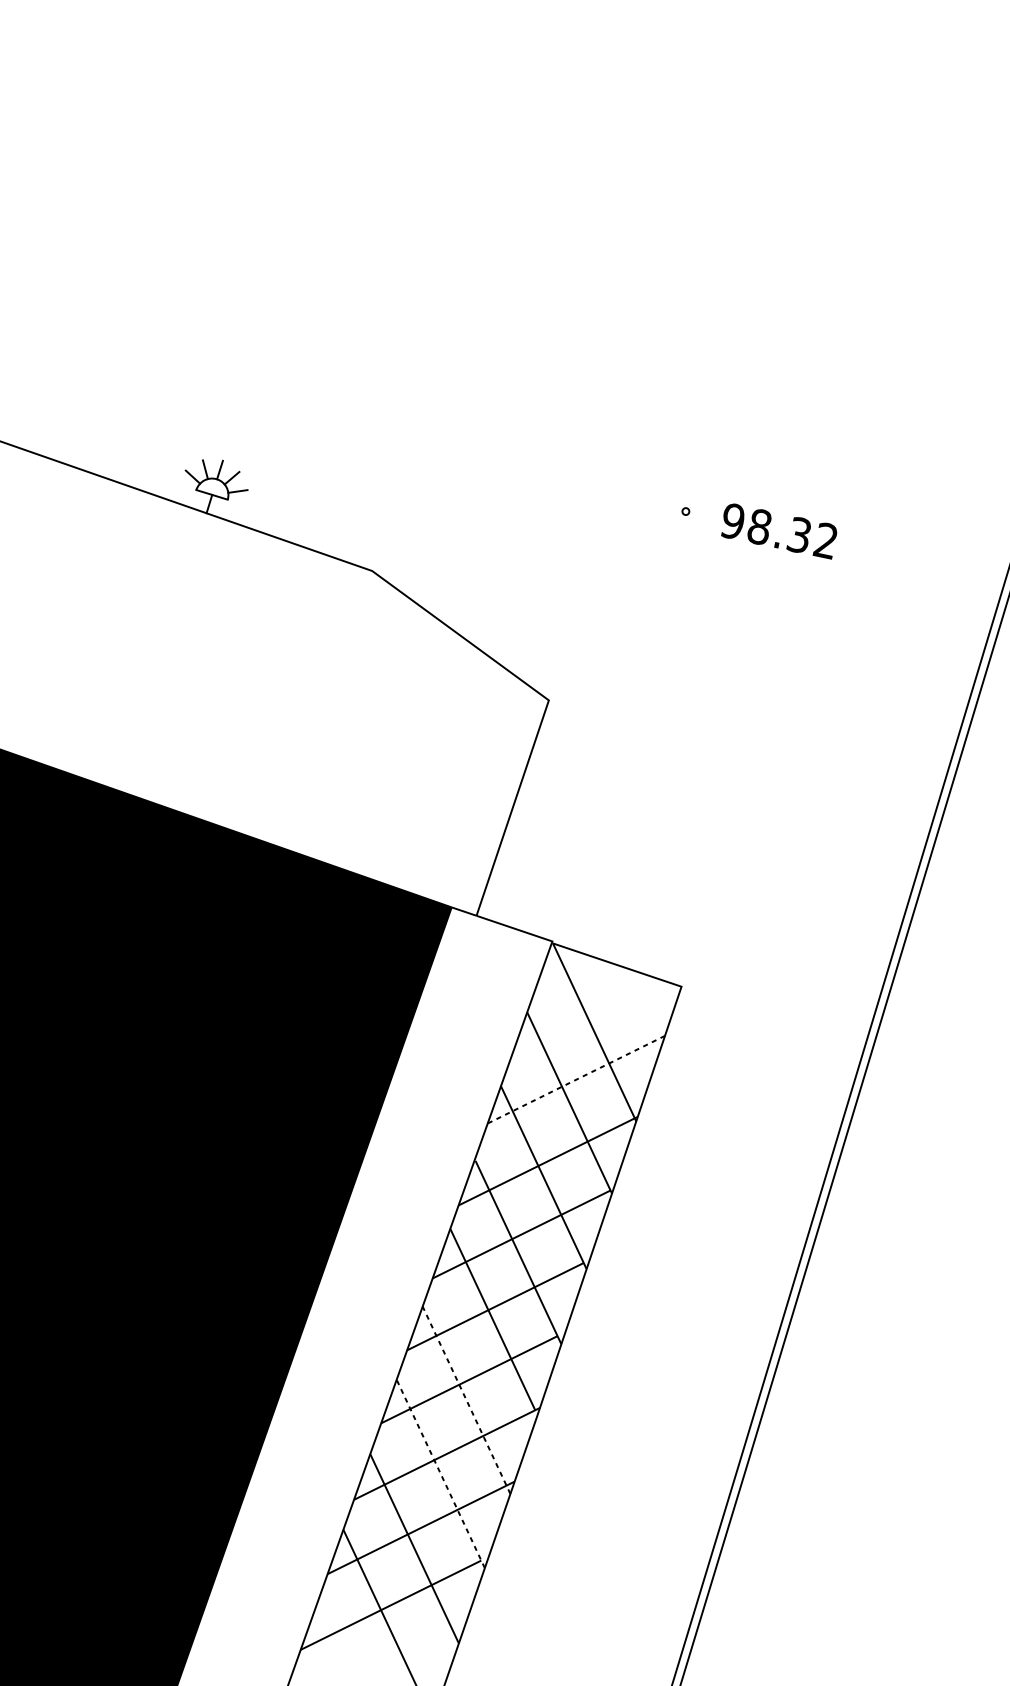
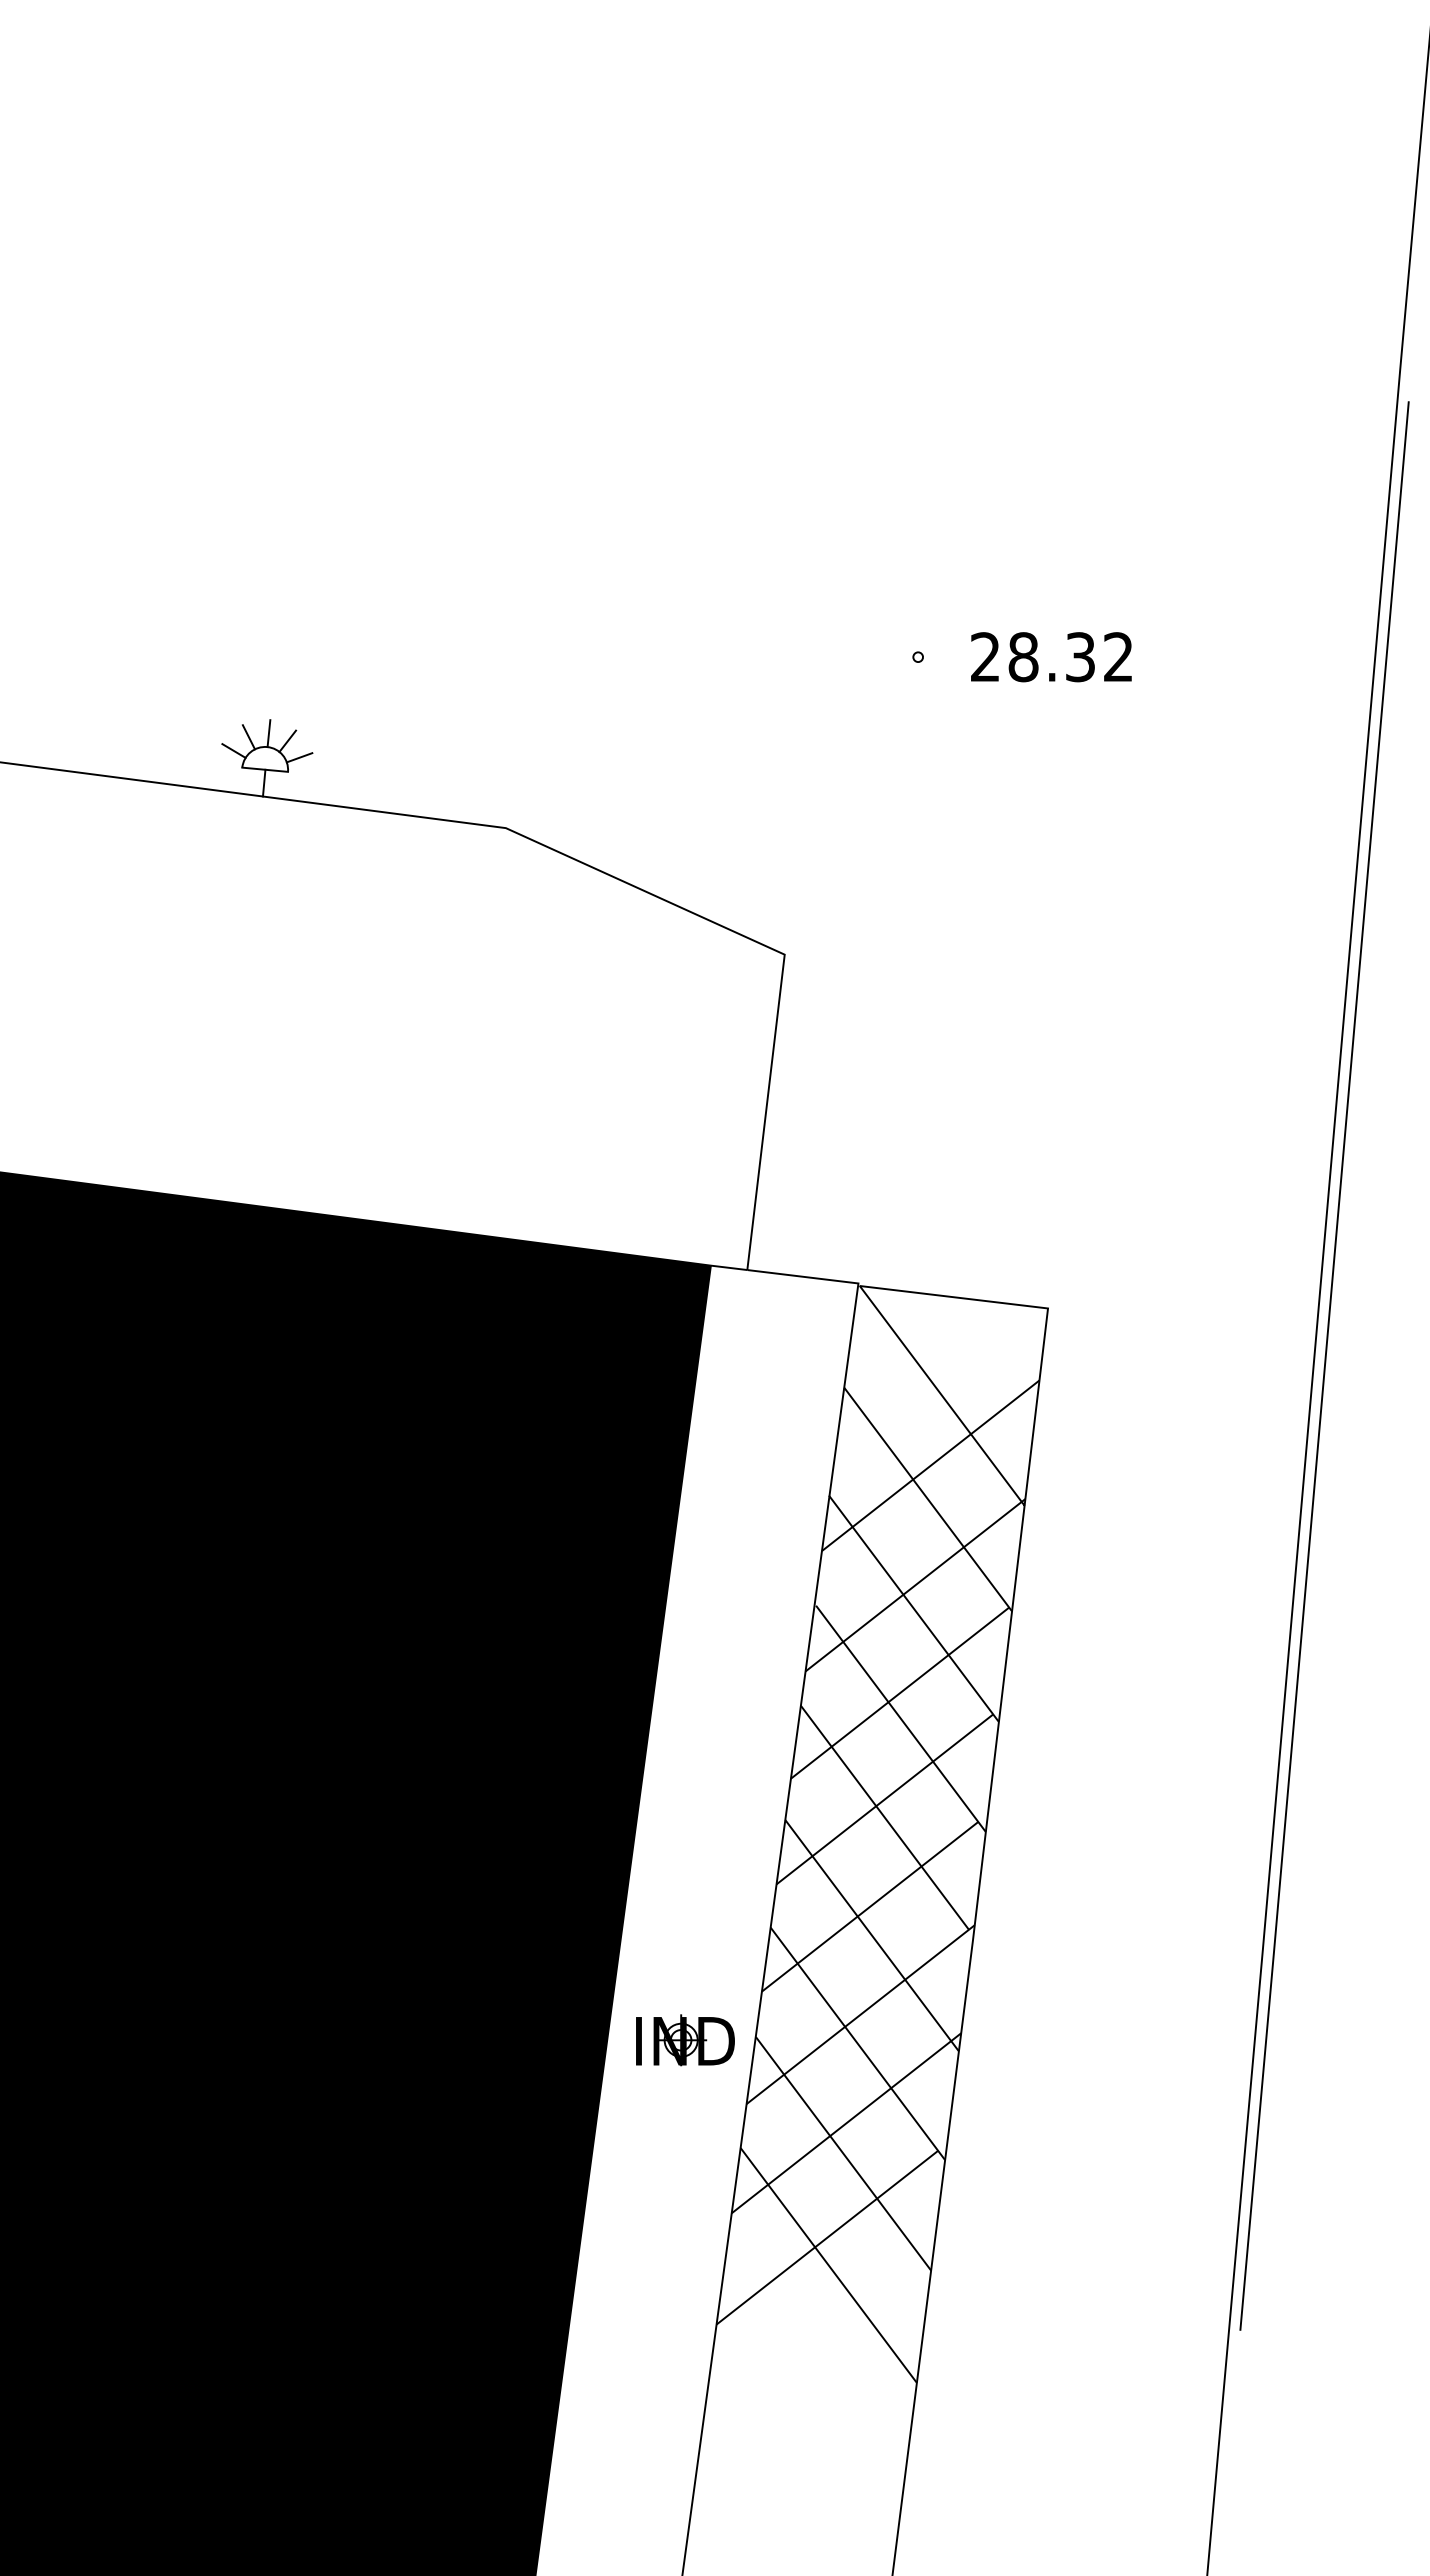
text: (732, 521) -> (985, 657), 98.32 -> 28.32
line: (576, 1080) -> (930, 1466), dashed -> solid
line: (466, 1400) -> (872, 1935), dashed -> solid
part: (320, 1446) -> (685, 2040), added
line: (440, 1473) -> (857, 2043), dashed -> solid

